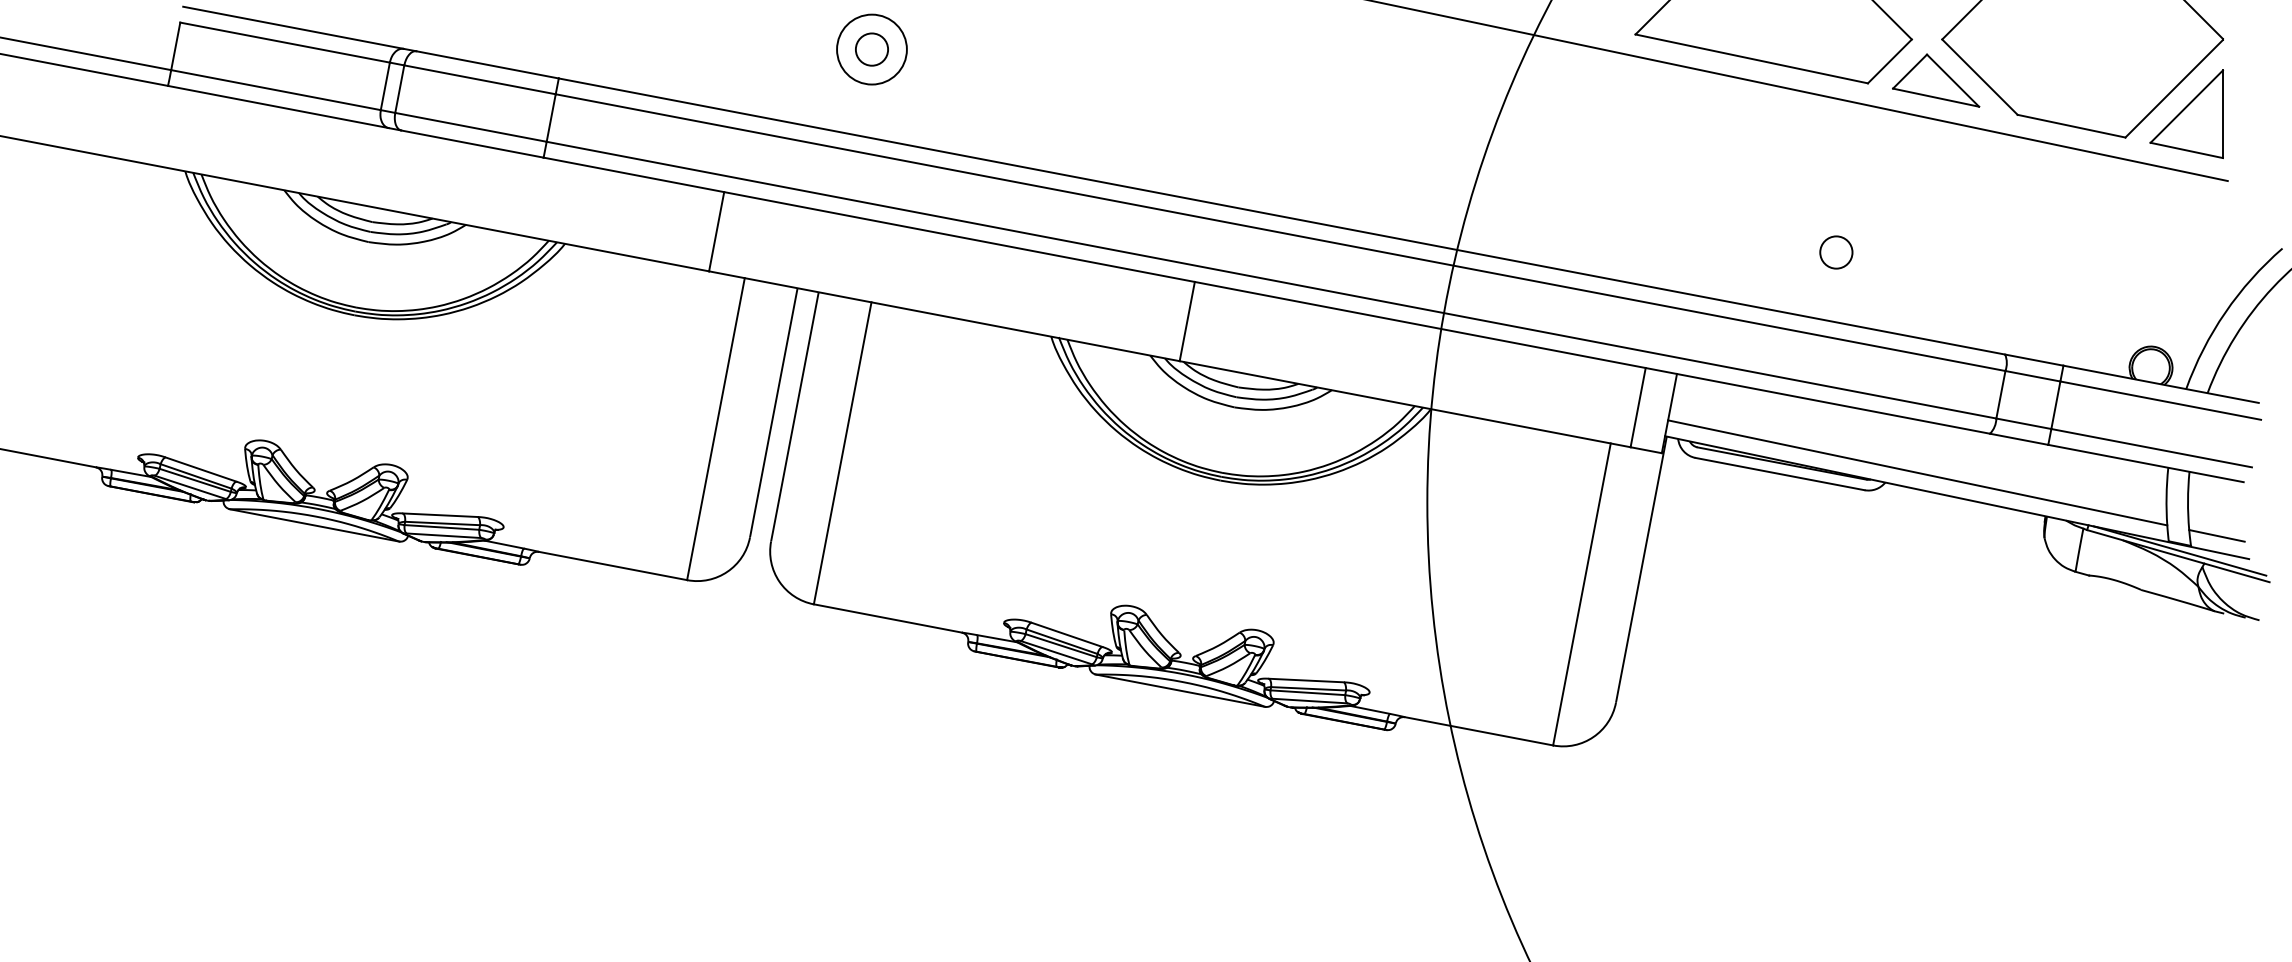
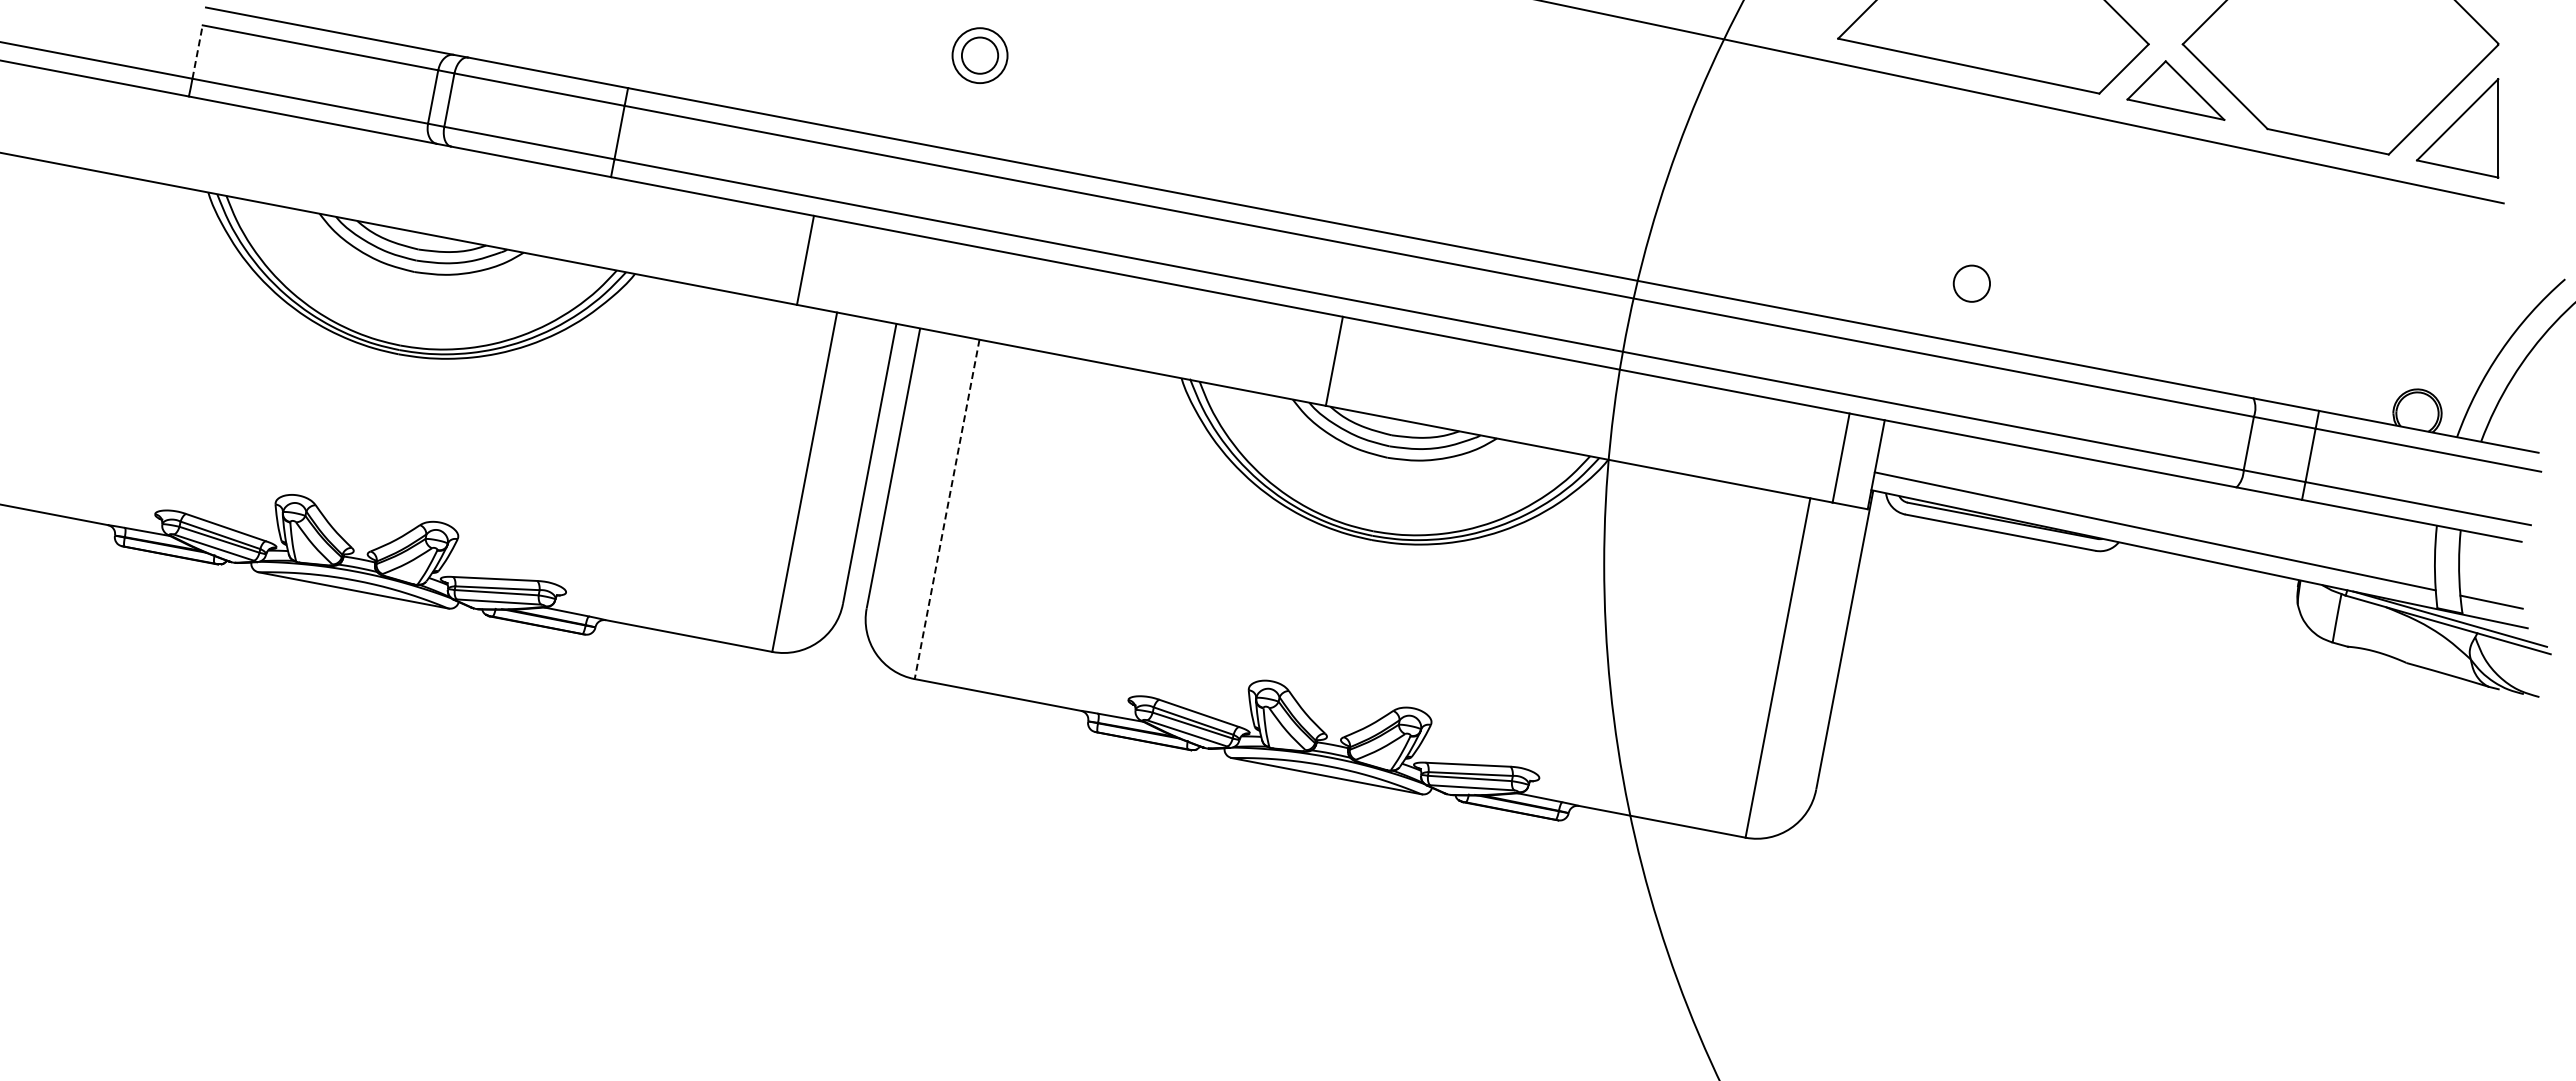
line: (175, 45) -> (197, 51), solid -> dashed
circle: (871, 49) -> (979, 55), size x0.7
circle: (1836, 252) -> (1971, 283), moved
line: (843, 453) -> (947, 509), solid -> dashed

